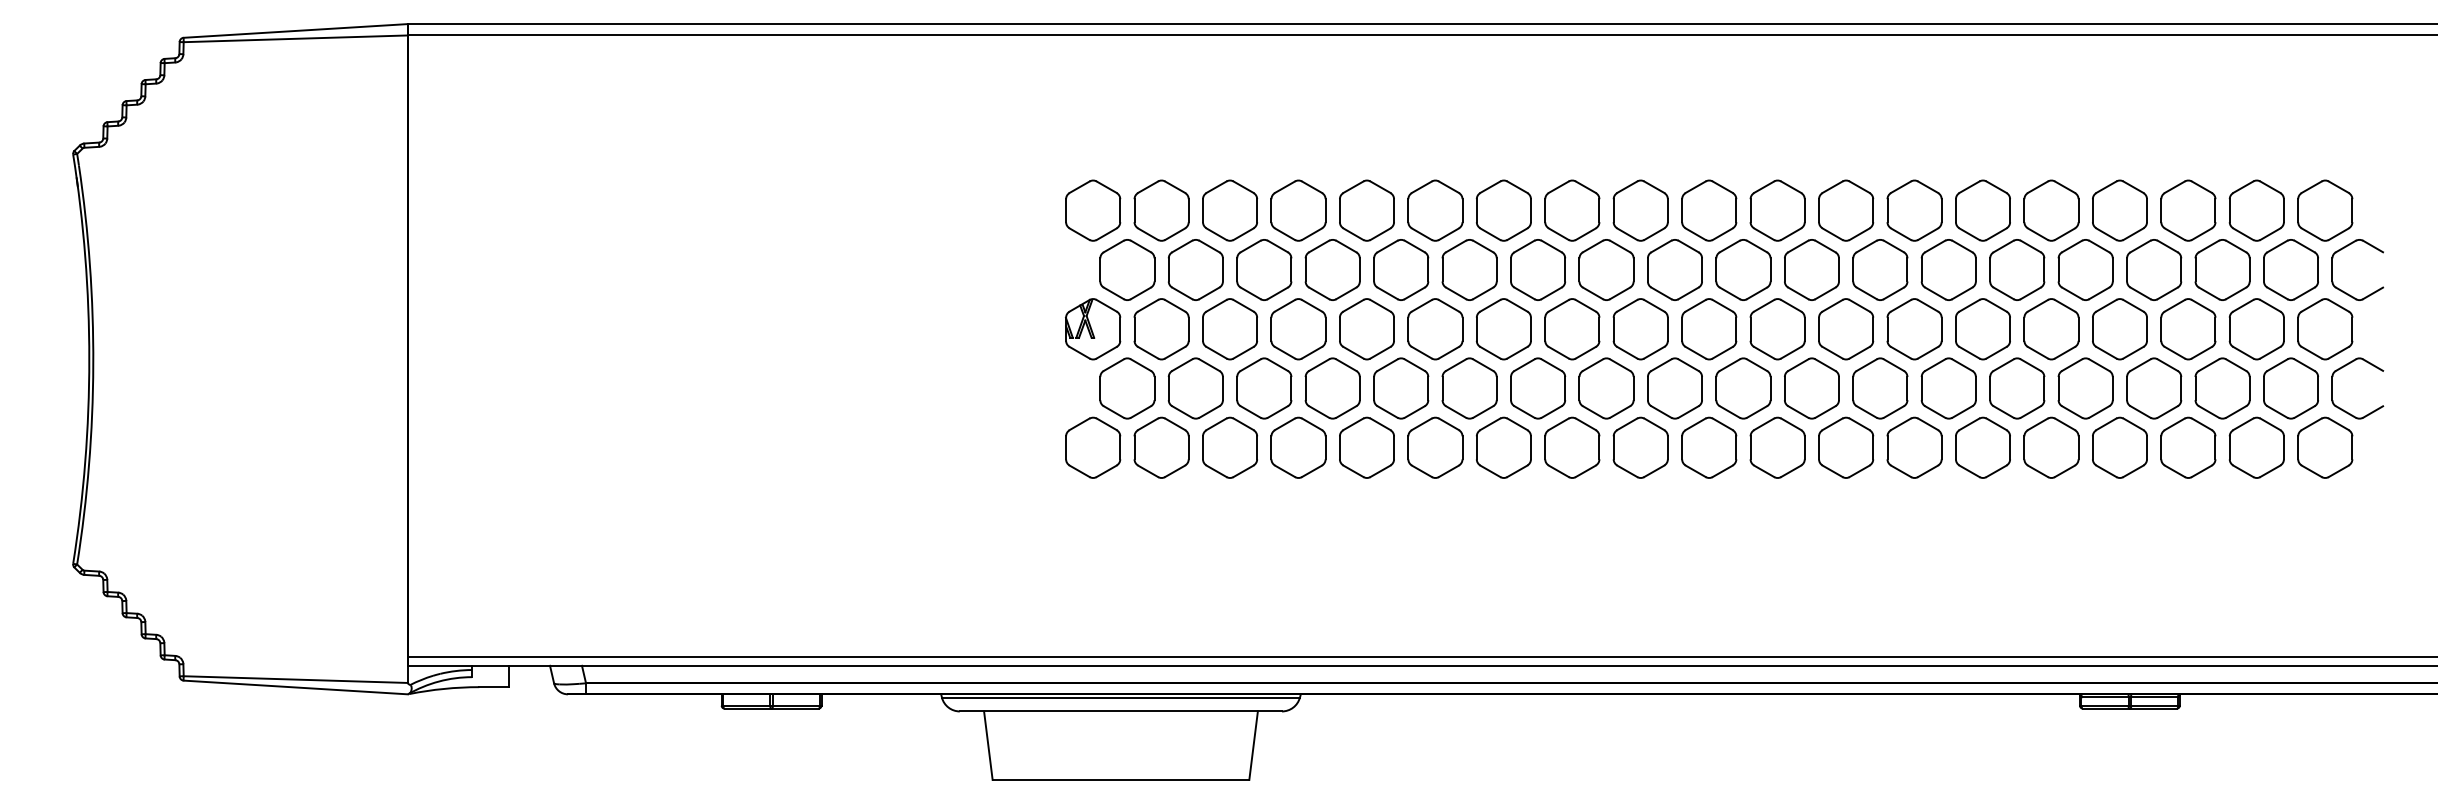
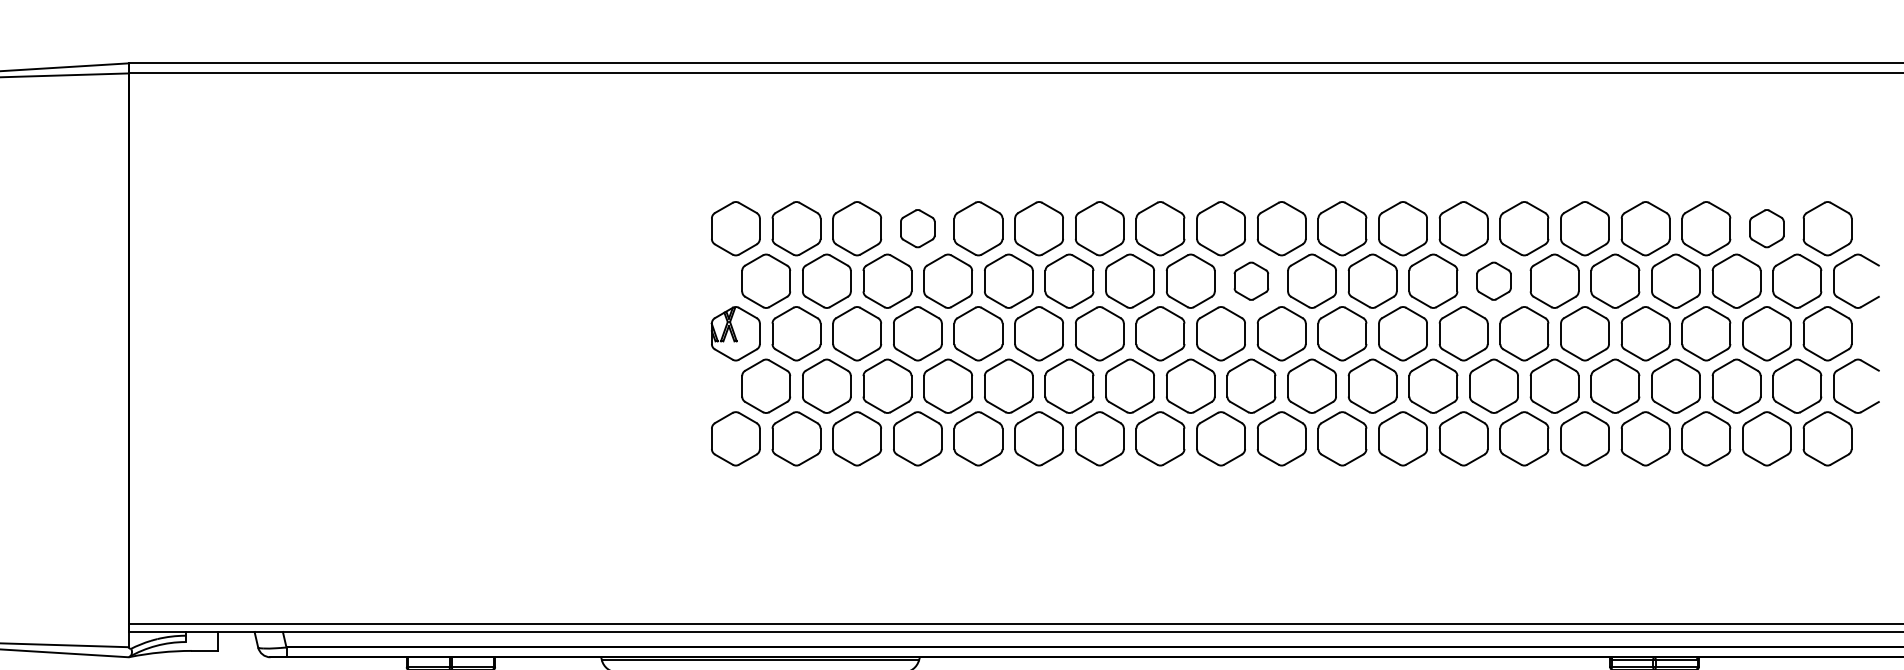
part: (1298, 210) -> (917, 228), size x0.7
part: (2256, 210) -> (1766, 228), size x0.7
part: (1674, 269) -> (1250, 280), size x0.7
part: (1948, 269) -> (1493, 280), size x0.7

